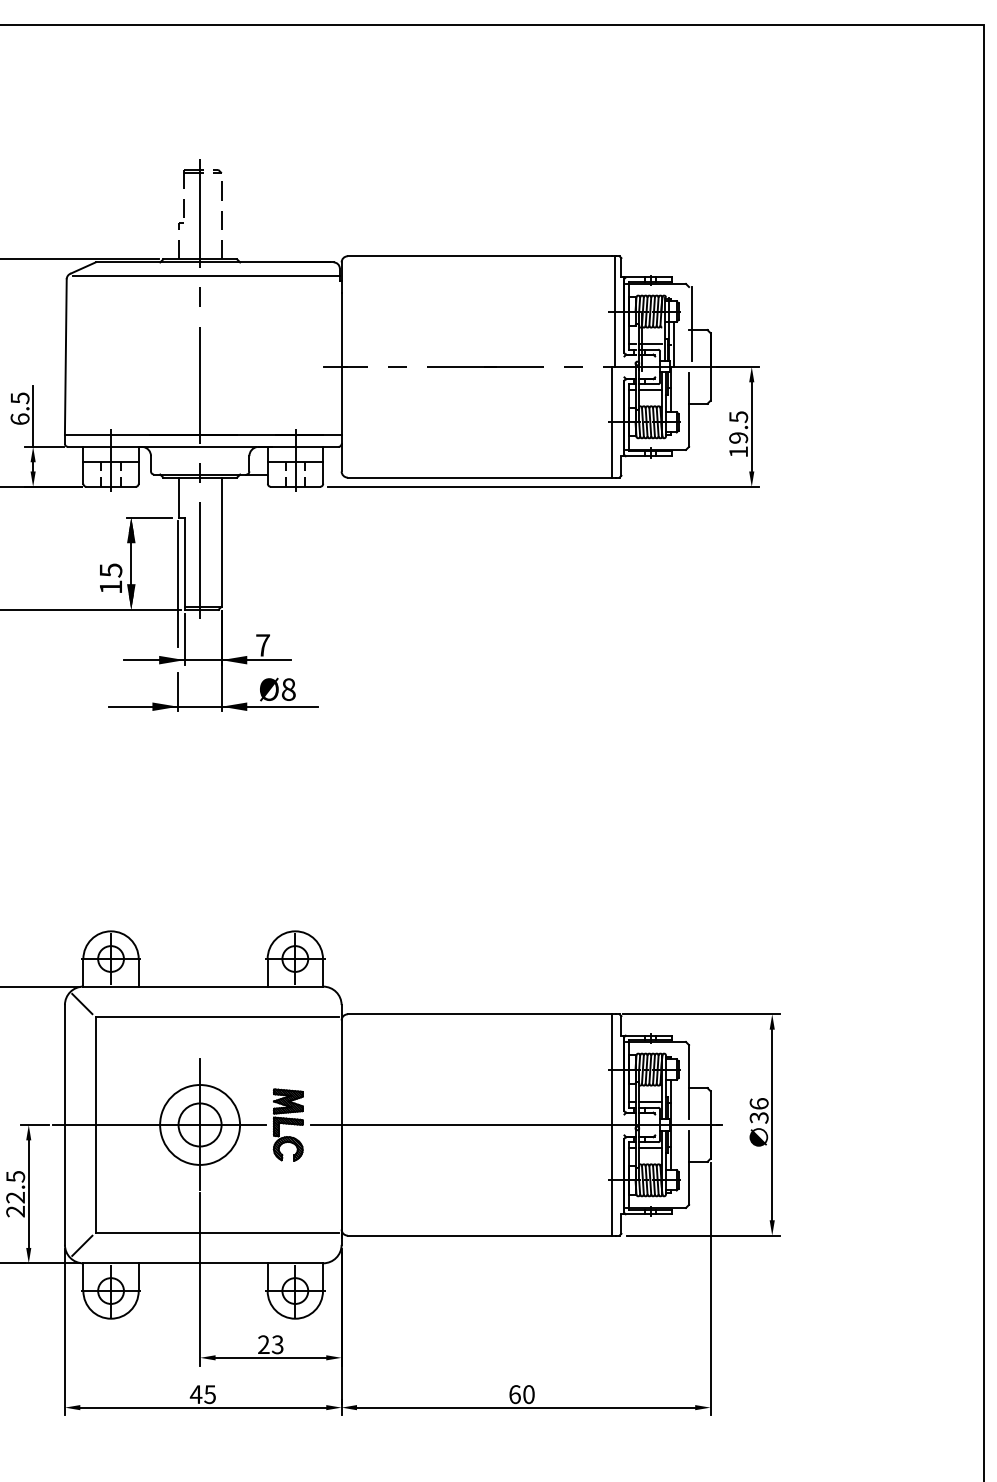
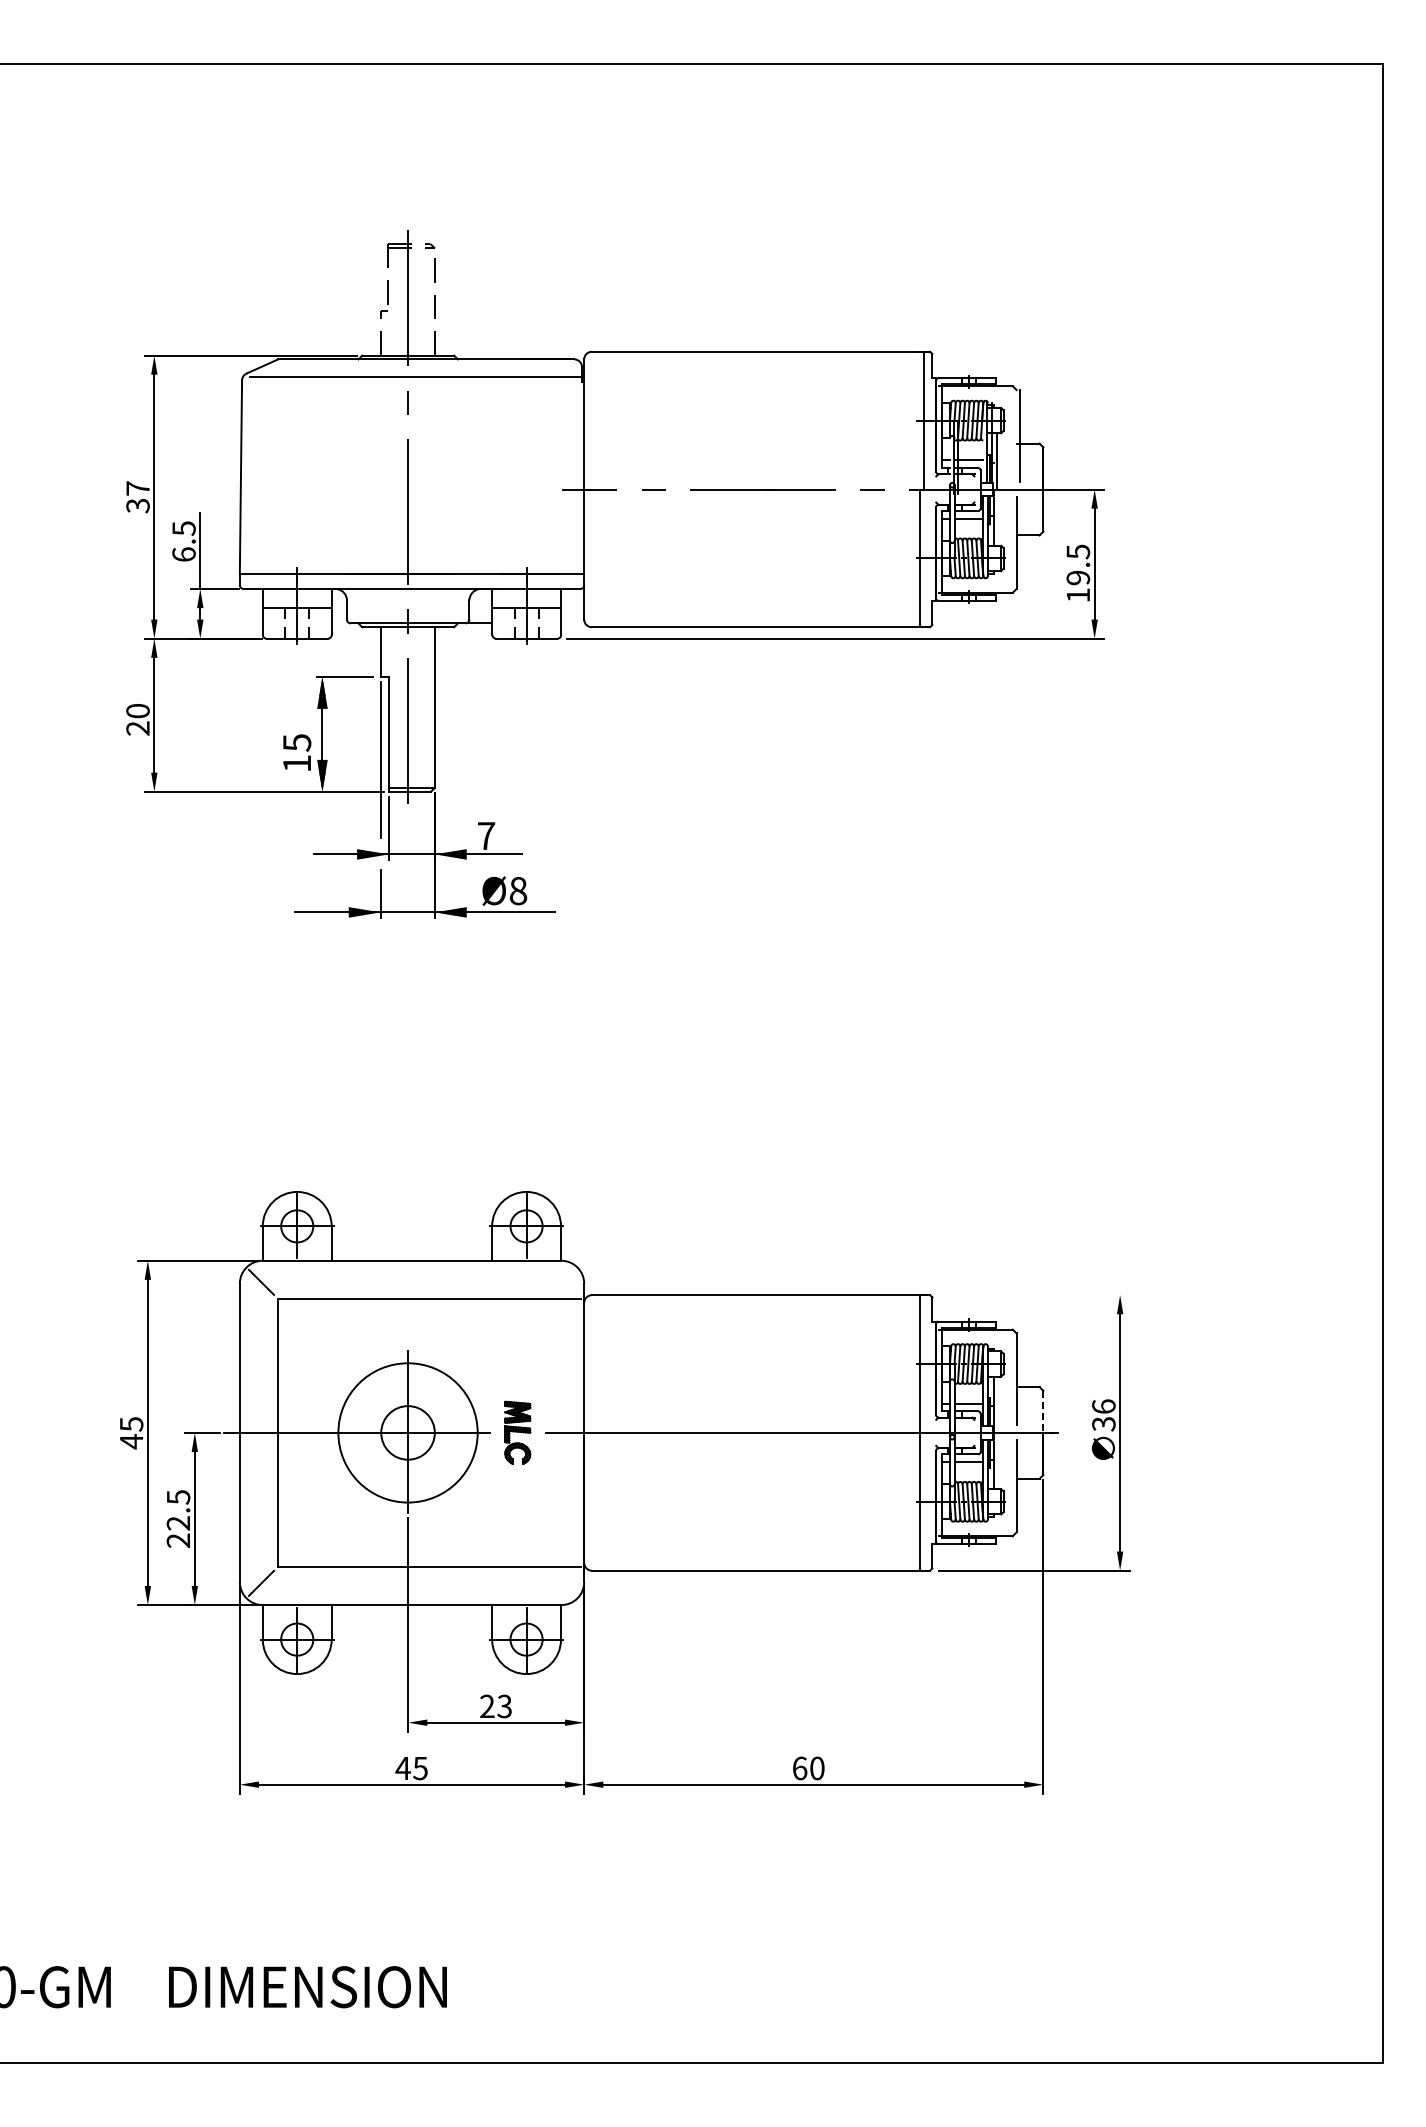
line: (701, 1014) -> (1031, 1295), removed
line: (710, 1108) -> (1043, 1412), solid -> dashed
circle: (199, 1124) -> (407, 1432), size x1.4
part: (288, 1124) -> (517, 1432), size x0.7

